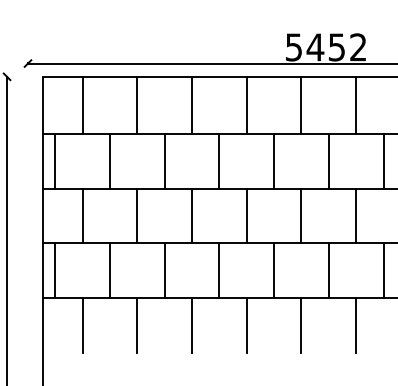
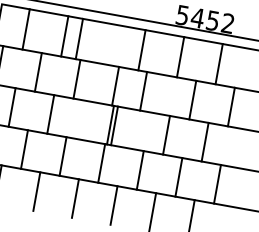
line: (192, 104) -> (79, 38), moved
line: (274, 160) -> (143, 90), moved
line: (192, 215) -> (110, 124), moved
line: (246, 215) -> (114, 125), moved

